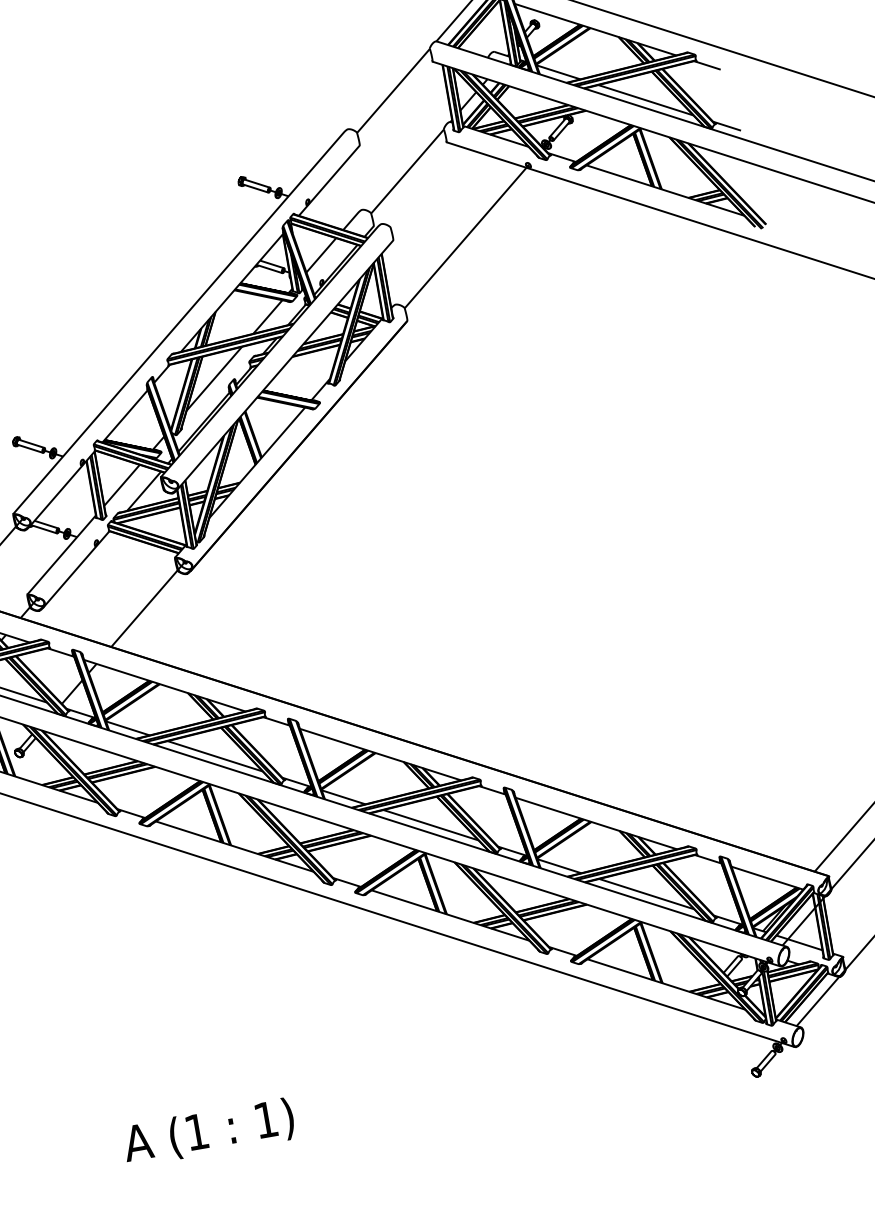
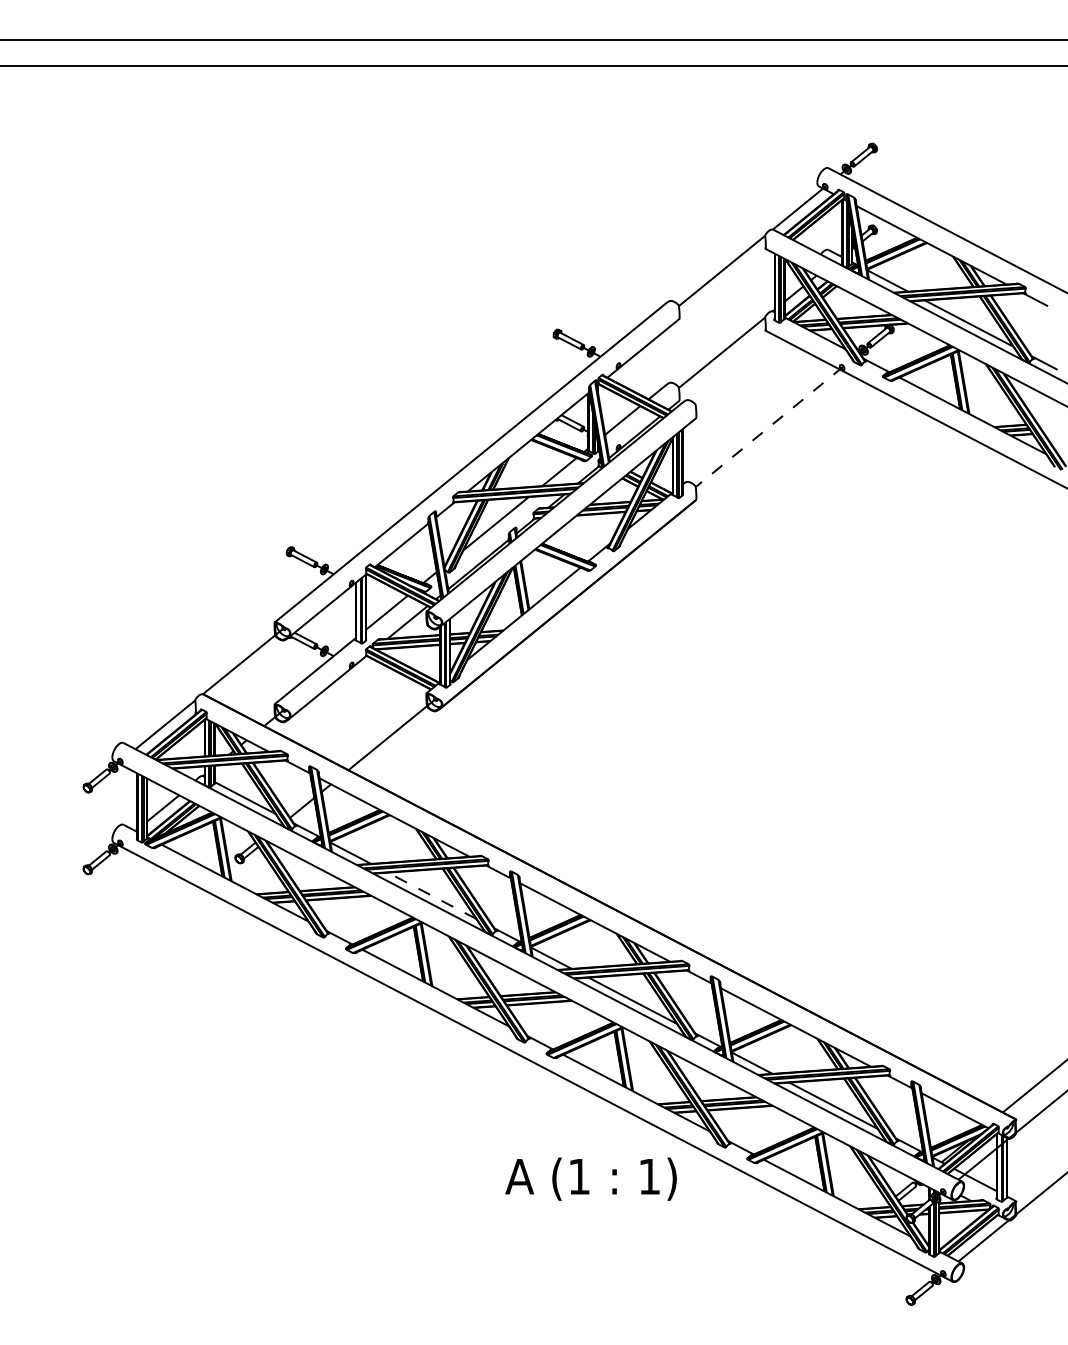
line: (467, 236) -> (769, 427), solid -> dashed
line: (215, 755) -> (432, 895), solid -> dashed
text: (208, 1131) -> (590, 1178), moved

